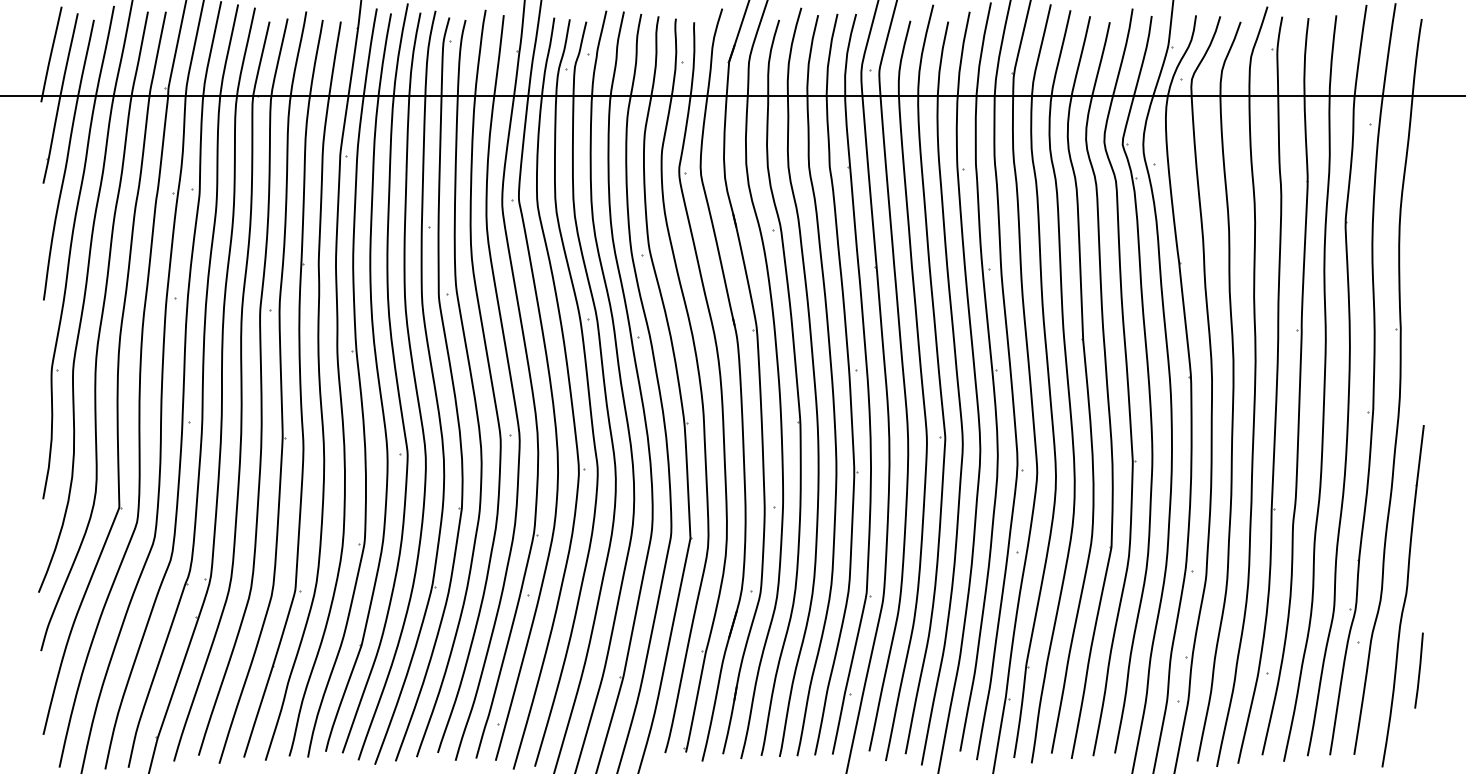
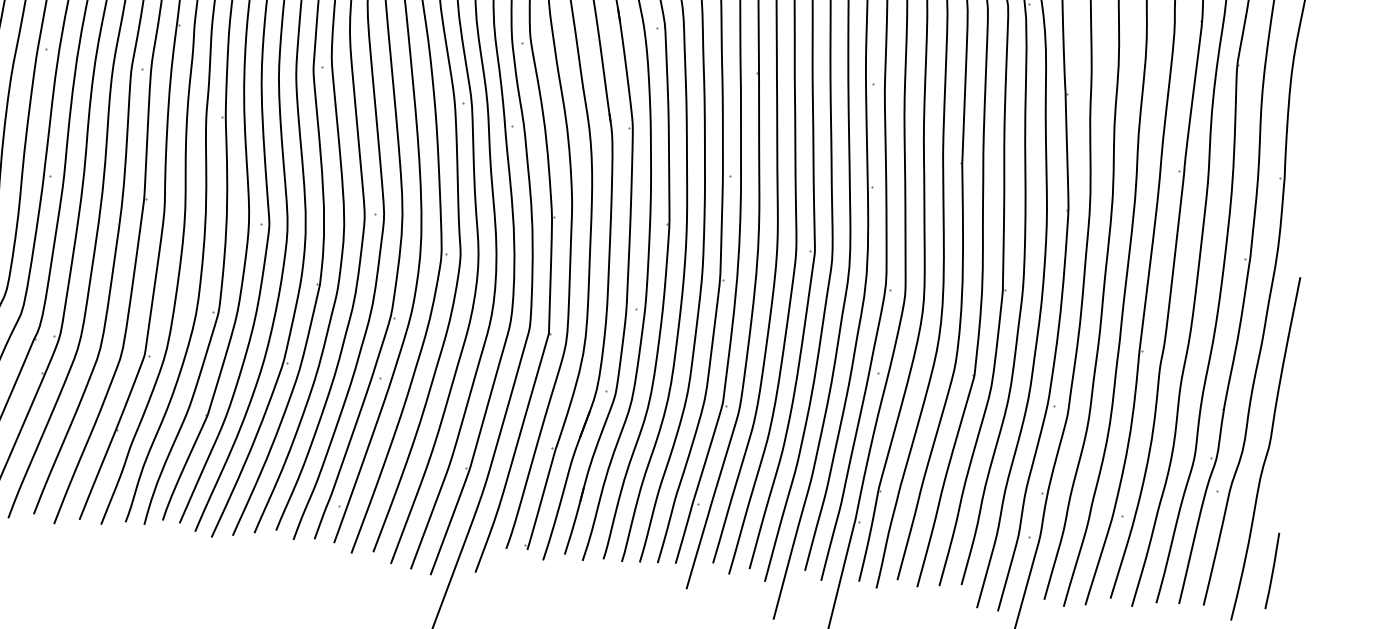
line: (1418, 670) -> (1271, 570), moved

